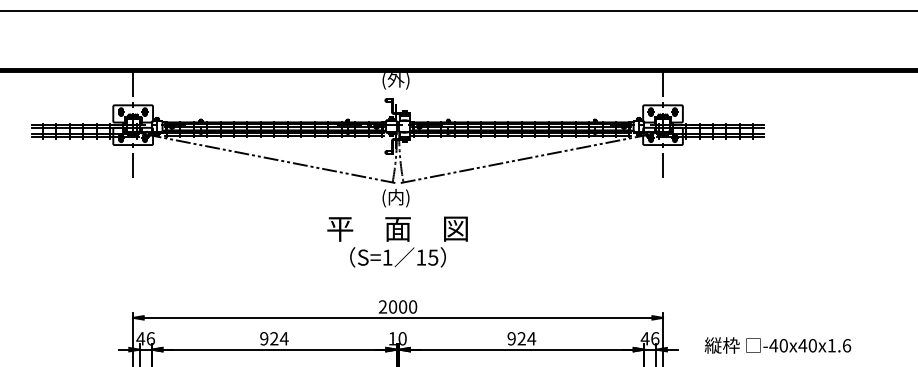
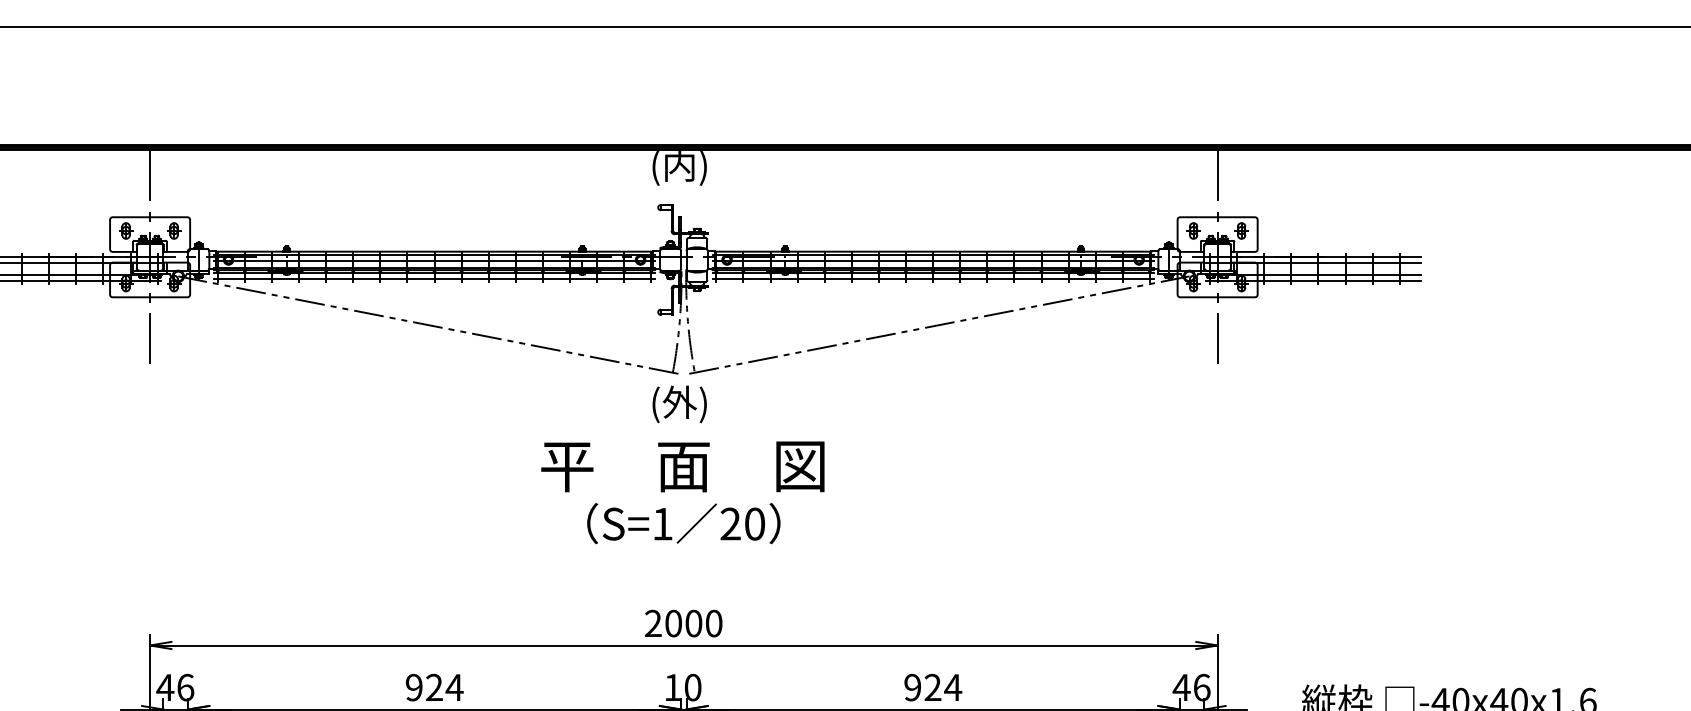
text: (395, 80) -> (678, 167), (外) -> (内)
text: (395, 196) -> (678, 400), (内) -> (外)
text: (427, 257) -> (743, 523), 15 -> 20

